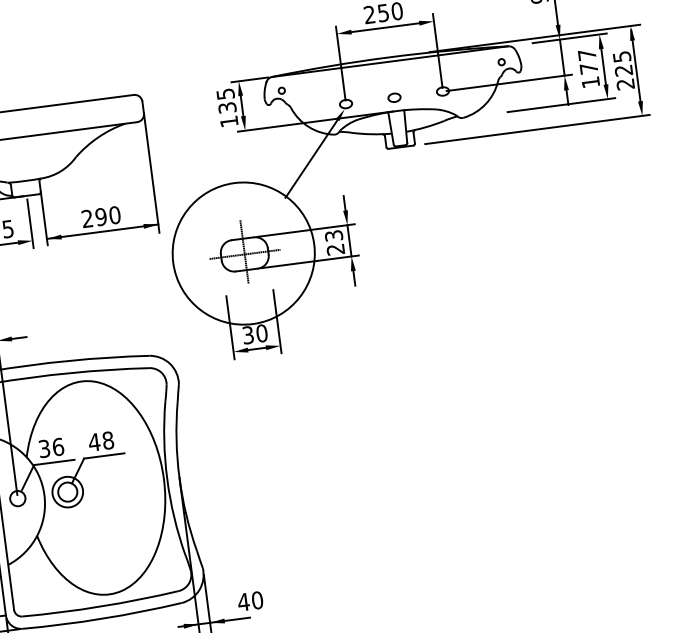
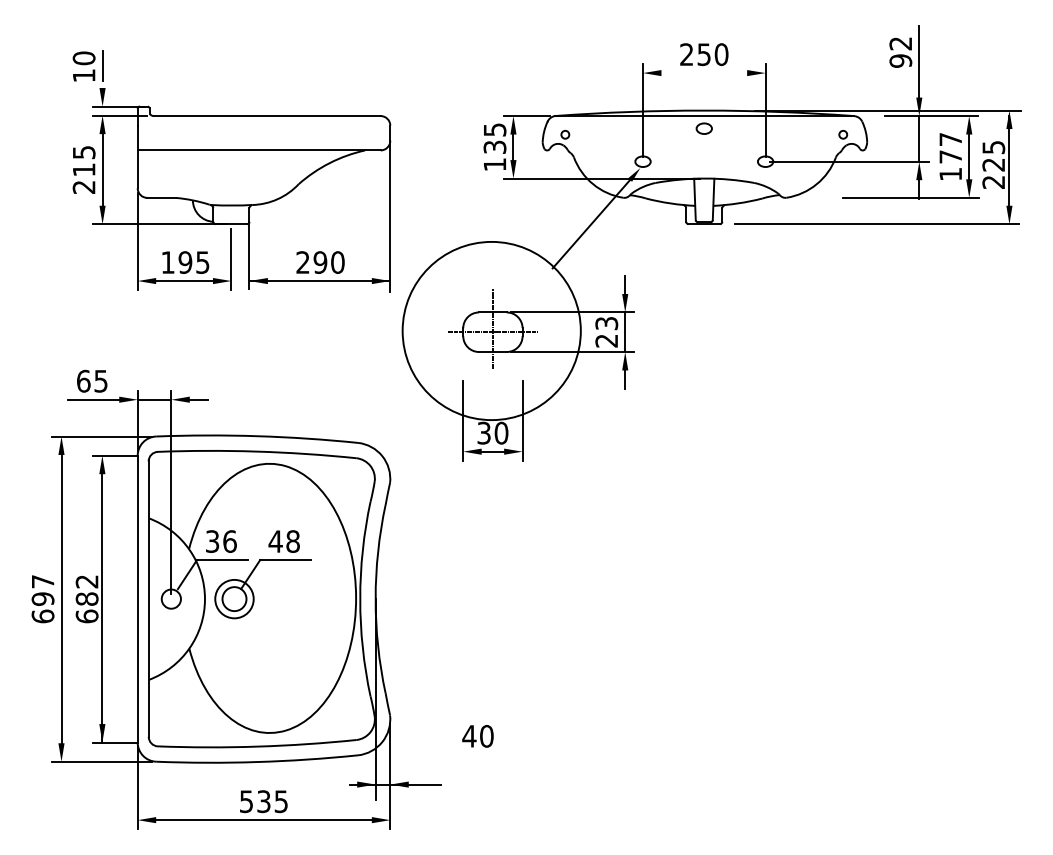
line: (385, 27) -> (704, 73), removed
part: (393, 97) -> (703, 128), moved
text: (250, 601) -> (477, 736), moved

